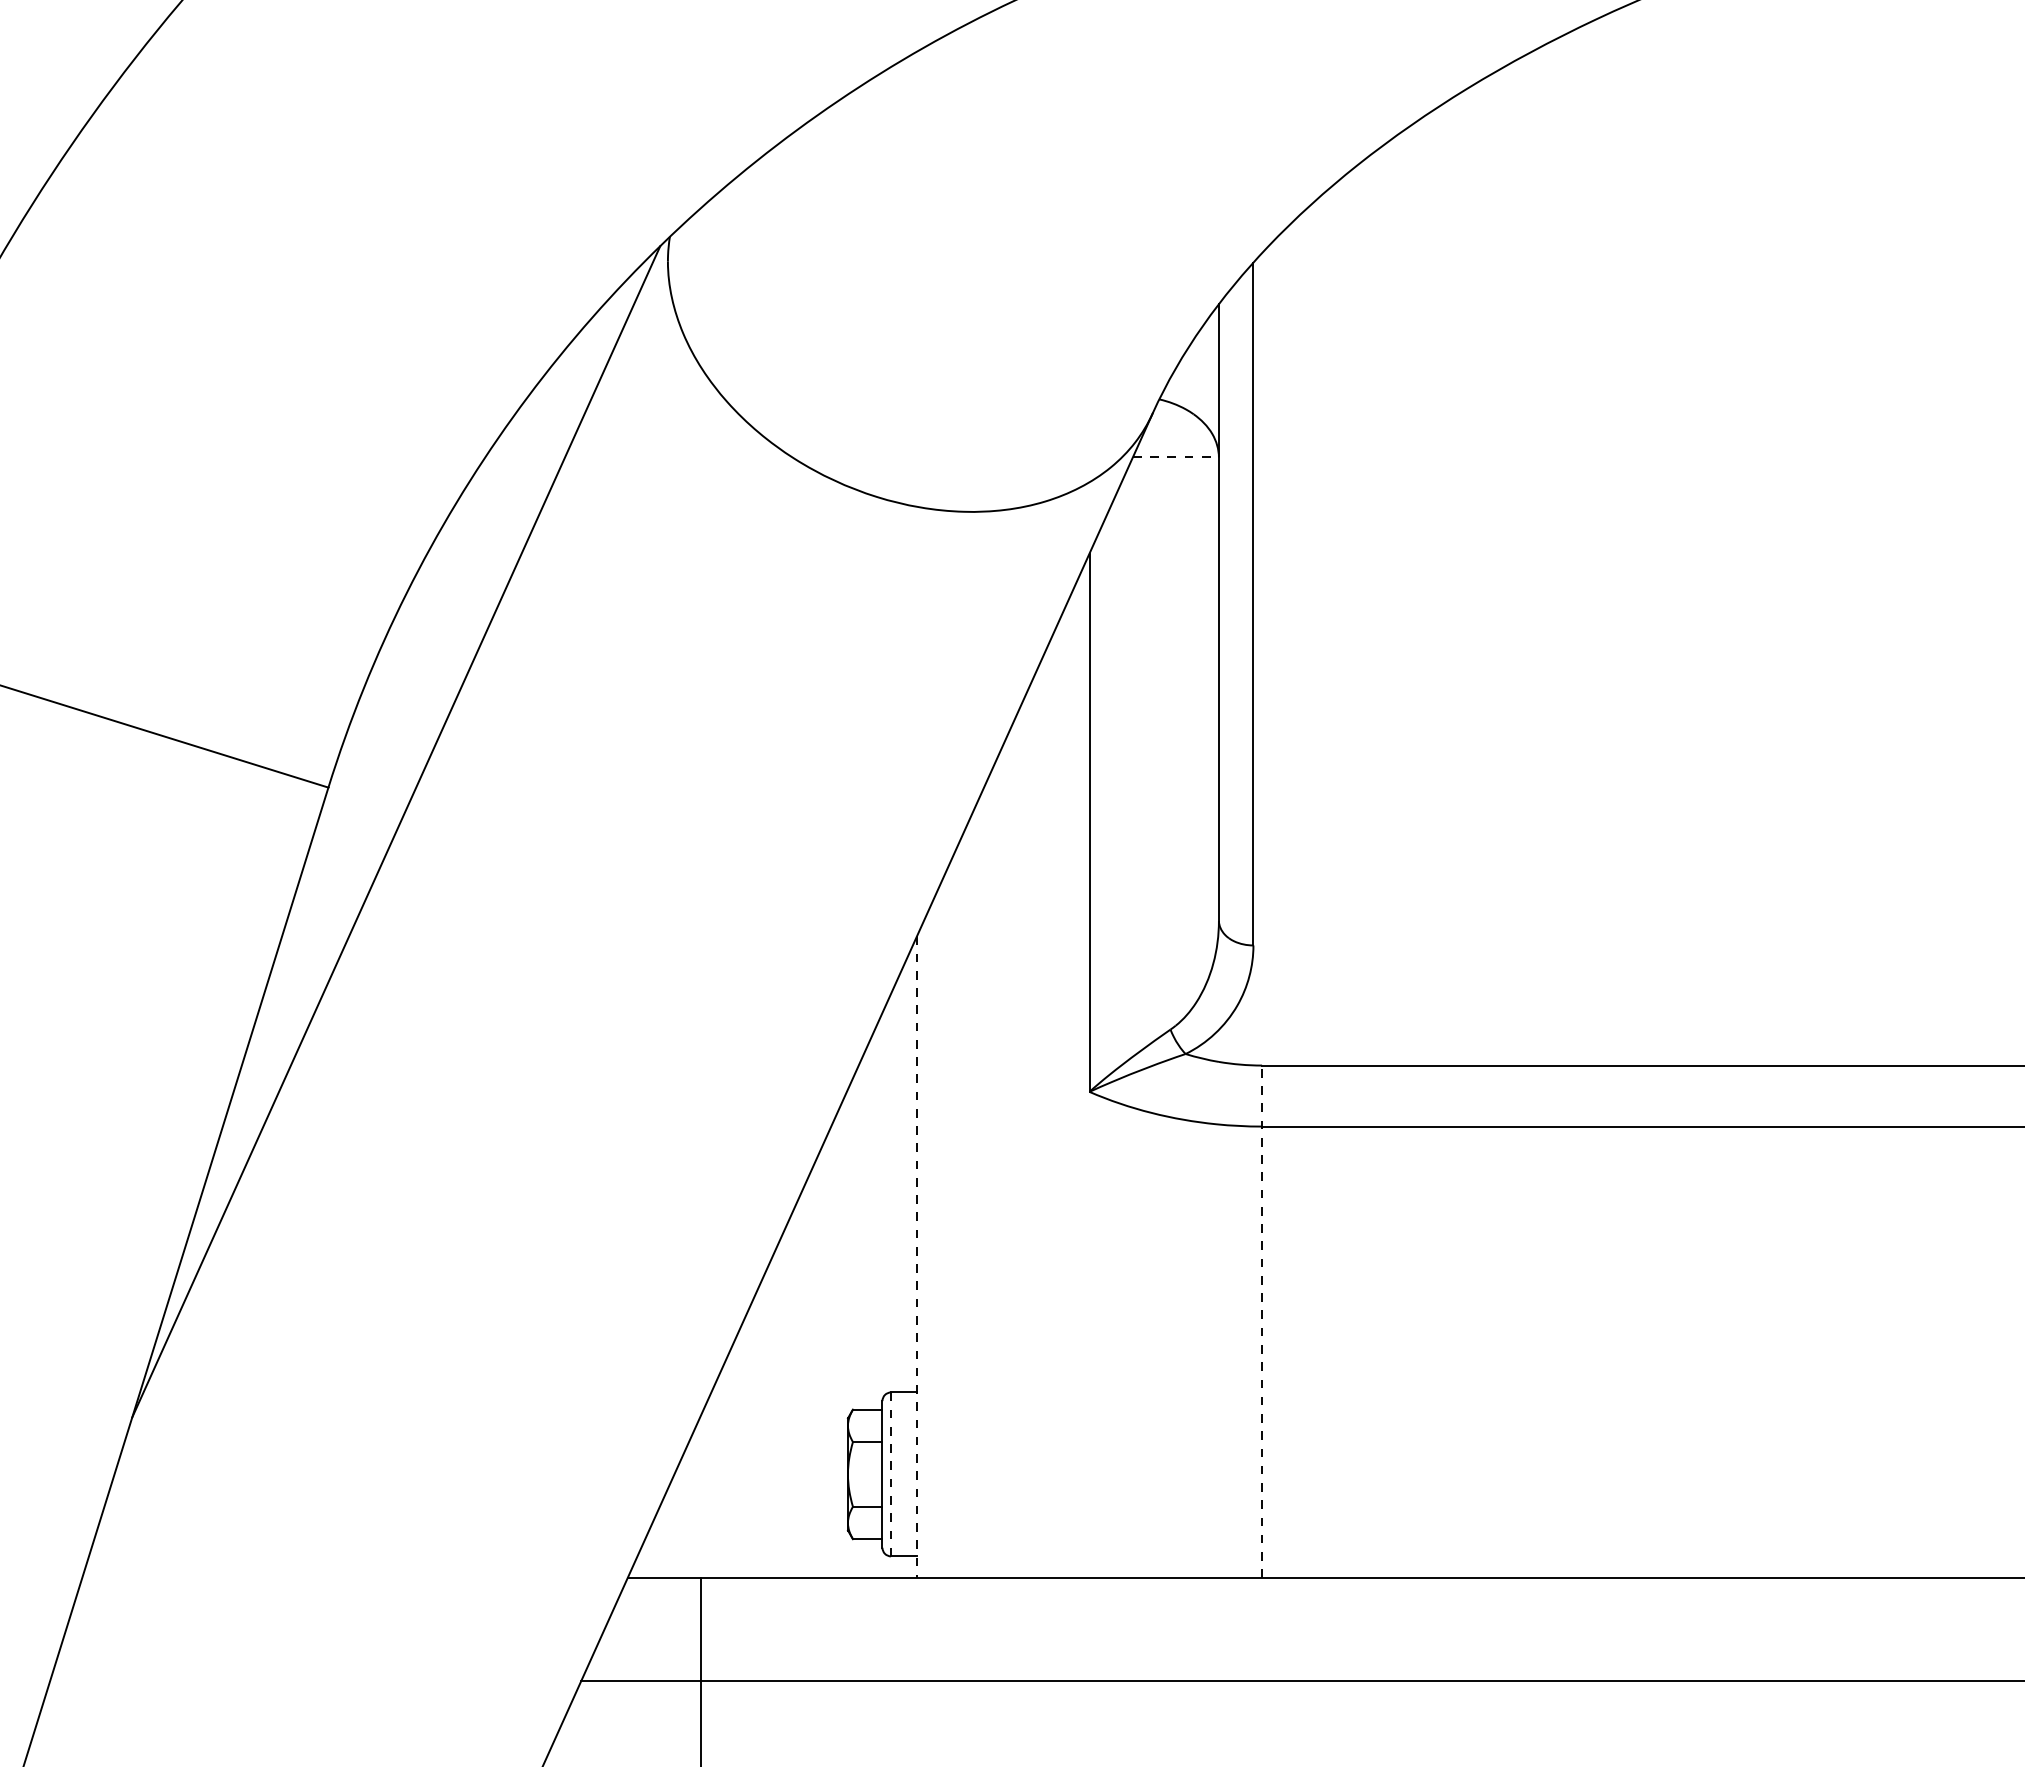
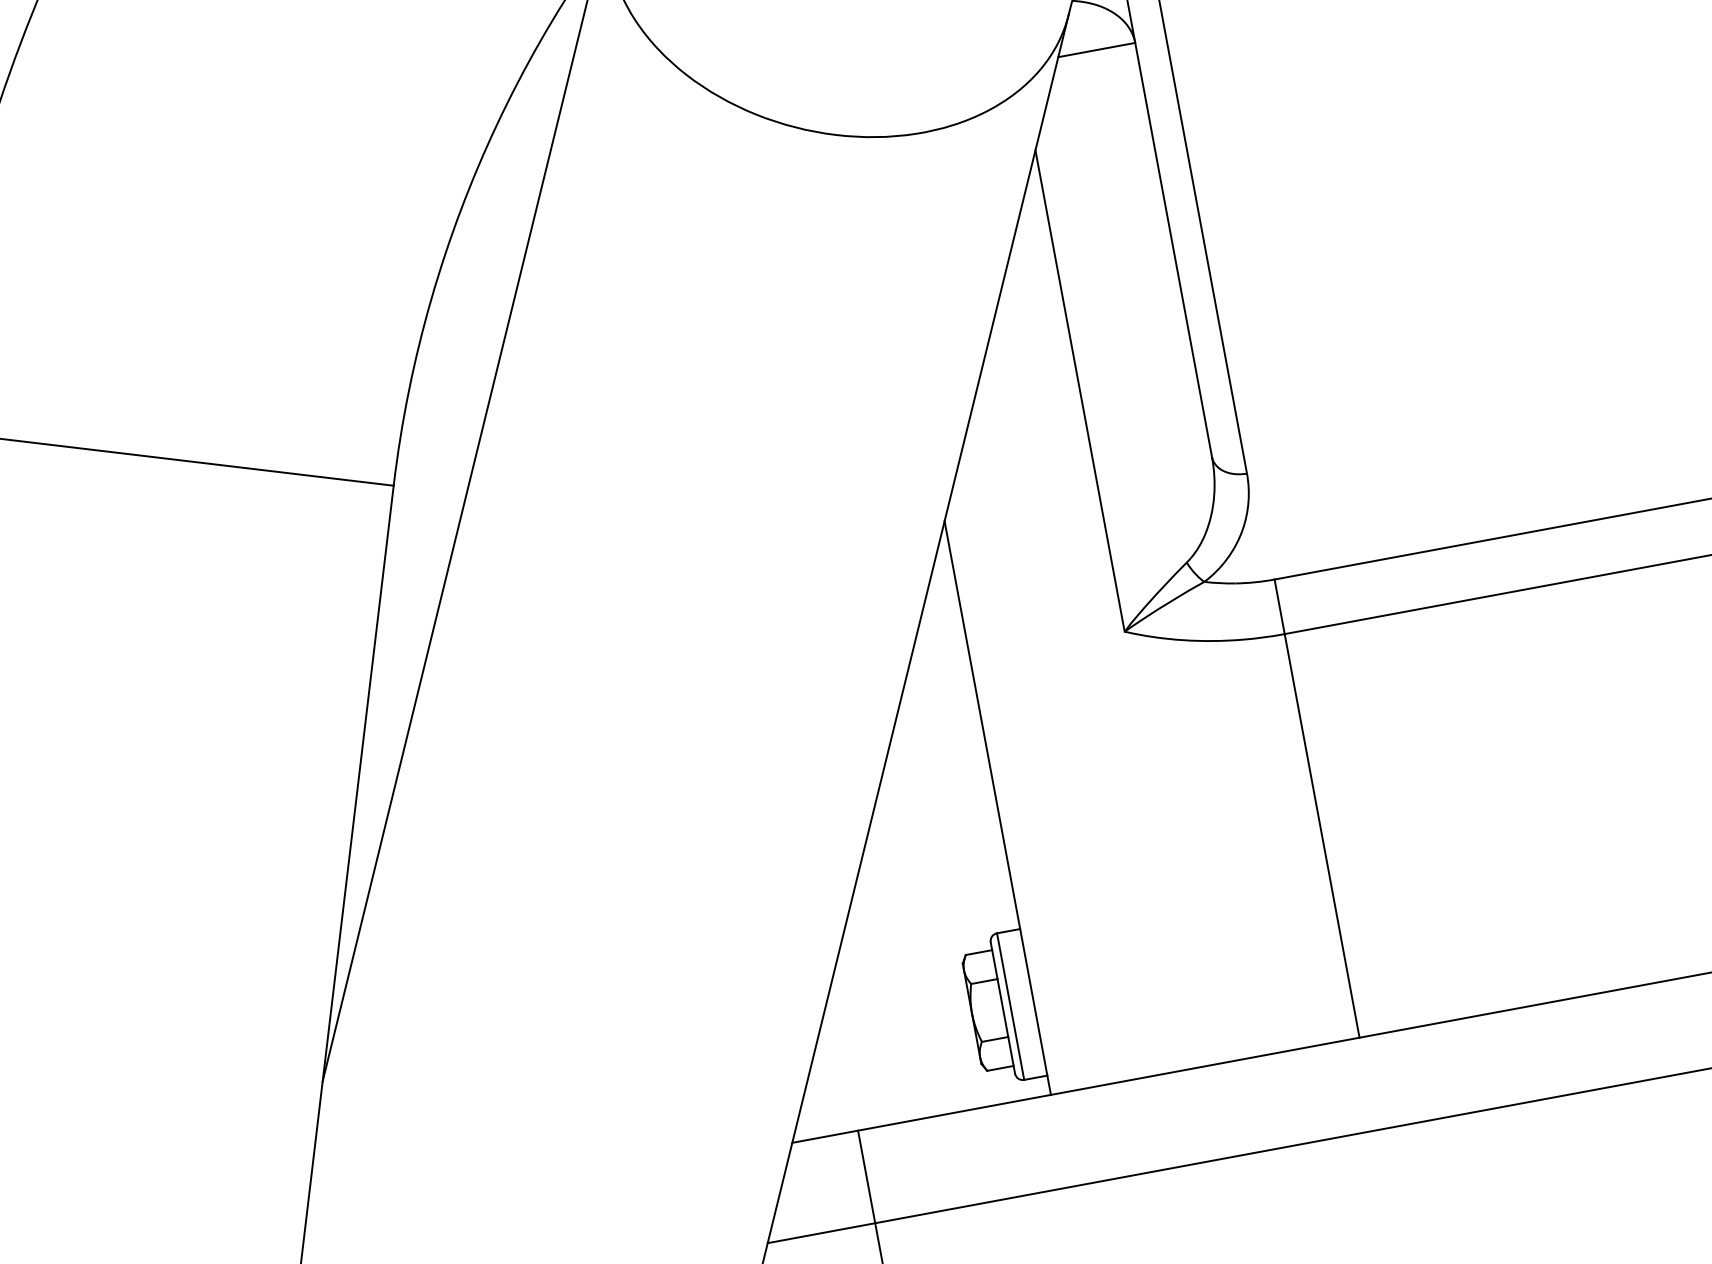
line: (1176, 457) -> (1097, 50), dashed -> solid
line: (916, 1257) -> (997, 808), dashed -> solid
line: (1262, 1321) -> (1317, 808), dashed -> solid
line: (891, 1474) -> (1011, 1006), dashed -> solid

